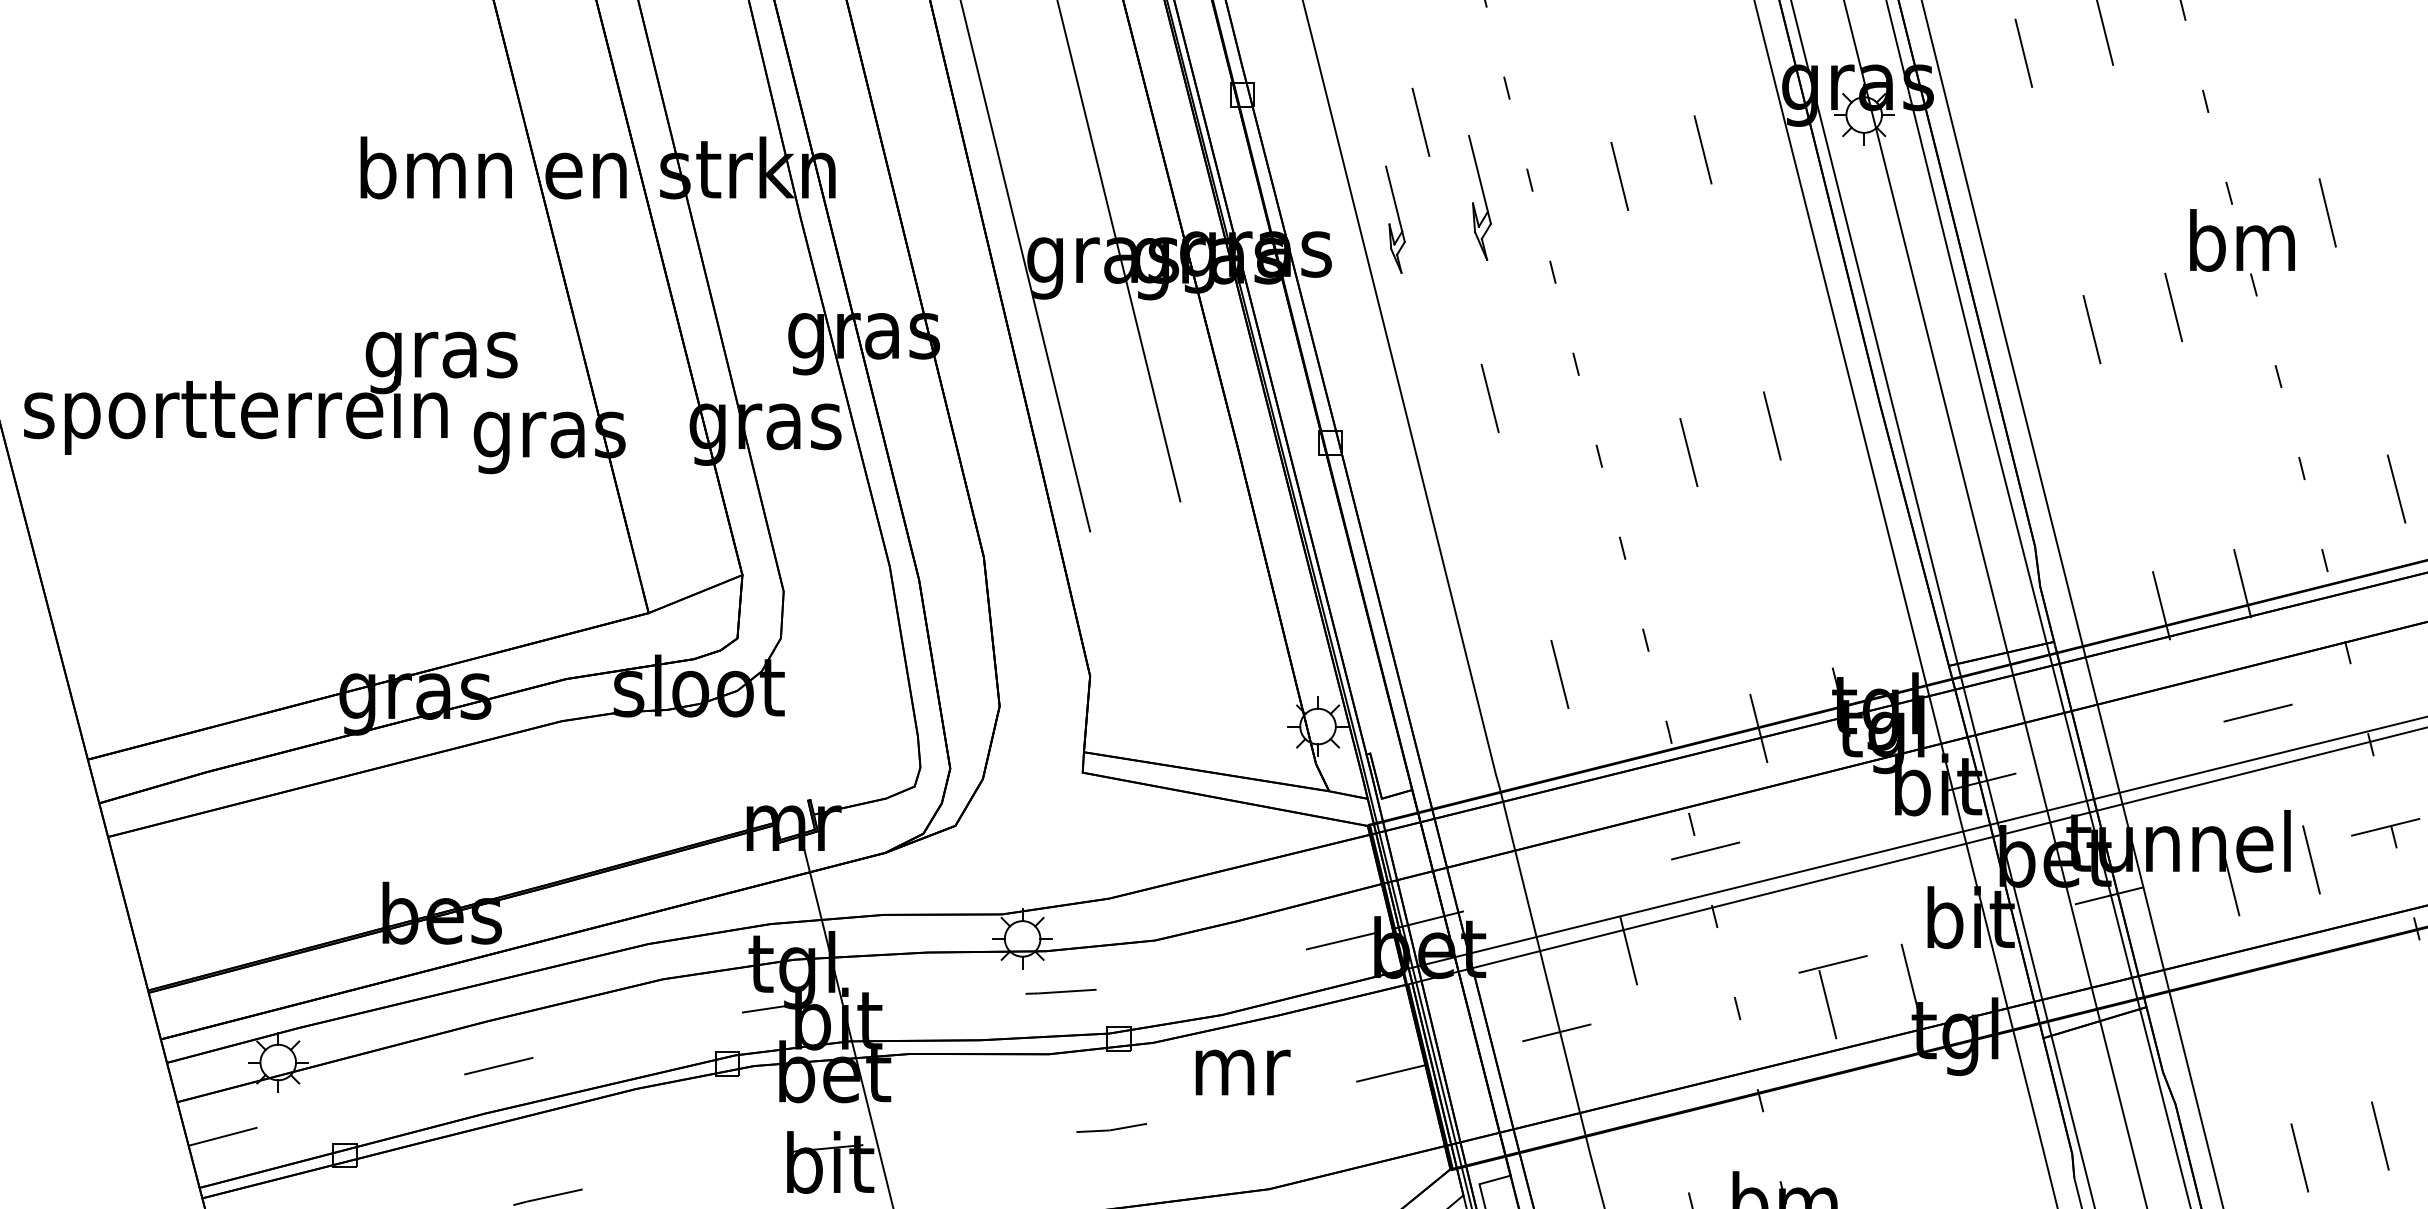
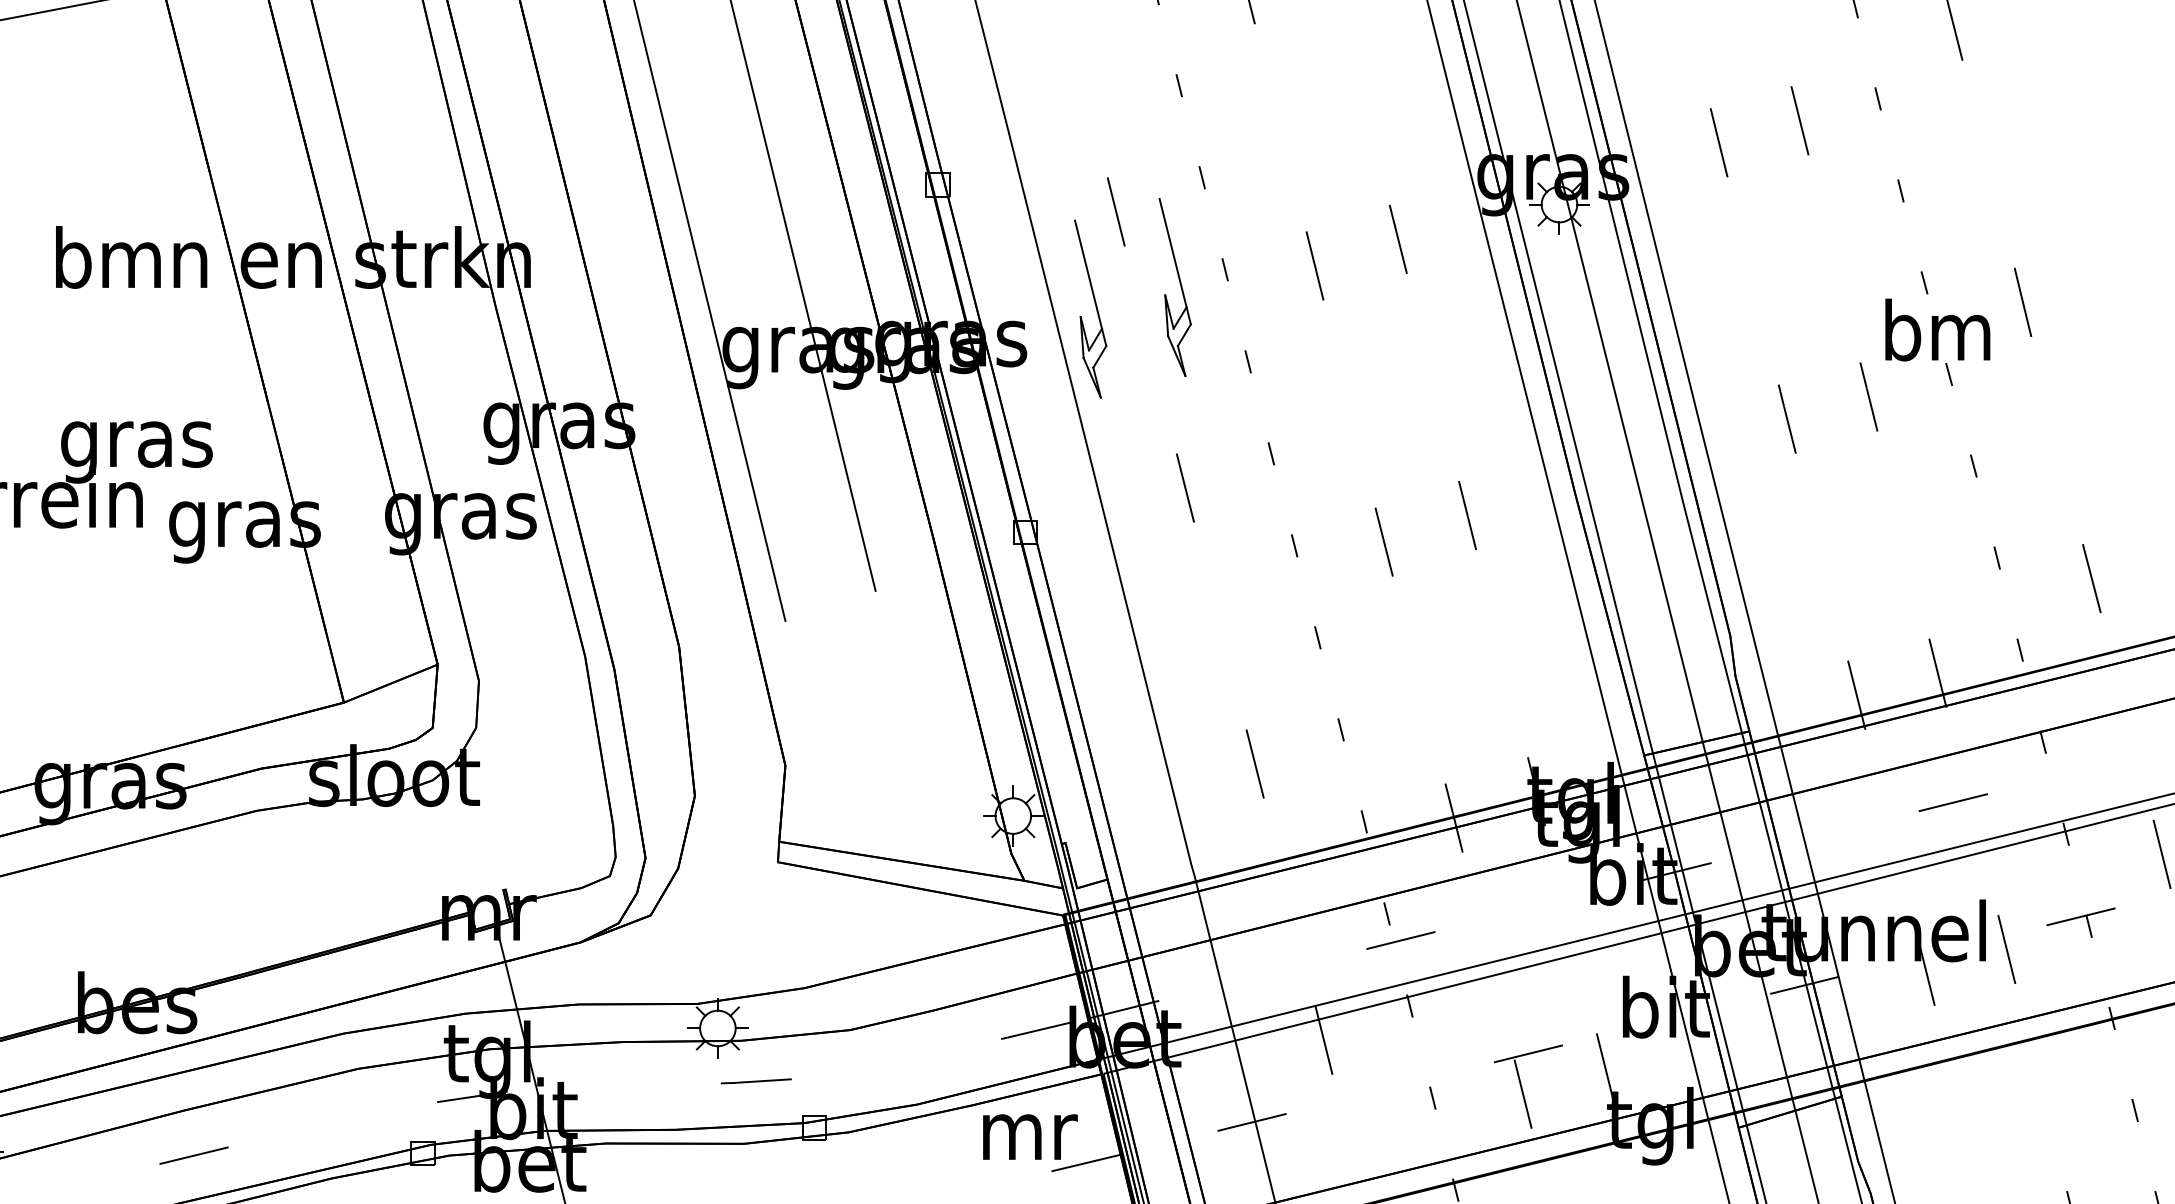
part: (1479, 197) -> (1174, 287), size x1.43
part: (1395, 219) -> (1090, 309), size x1.67
text: (1242, 1072) -> (1029, 1137), moved

